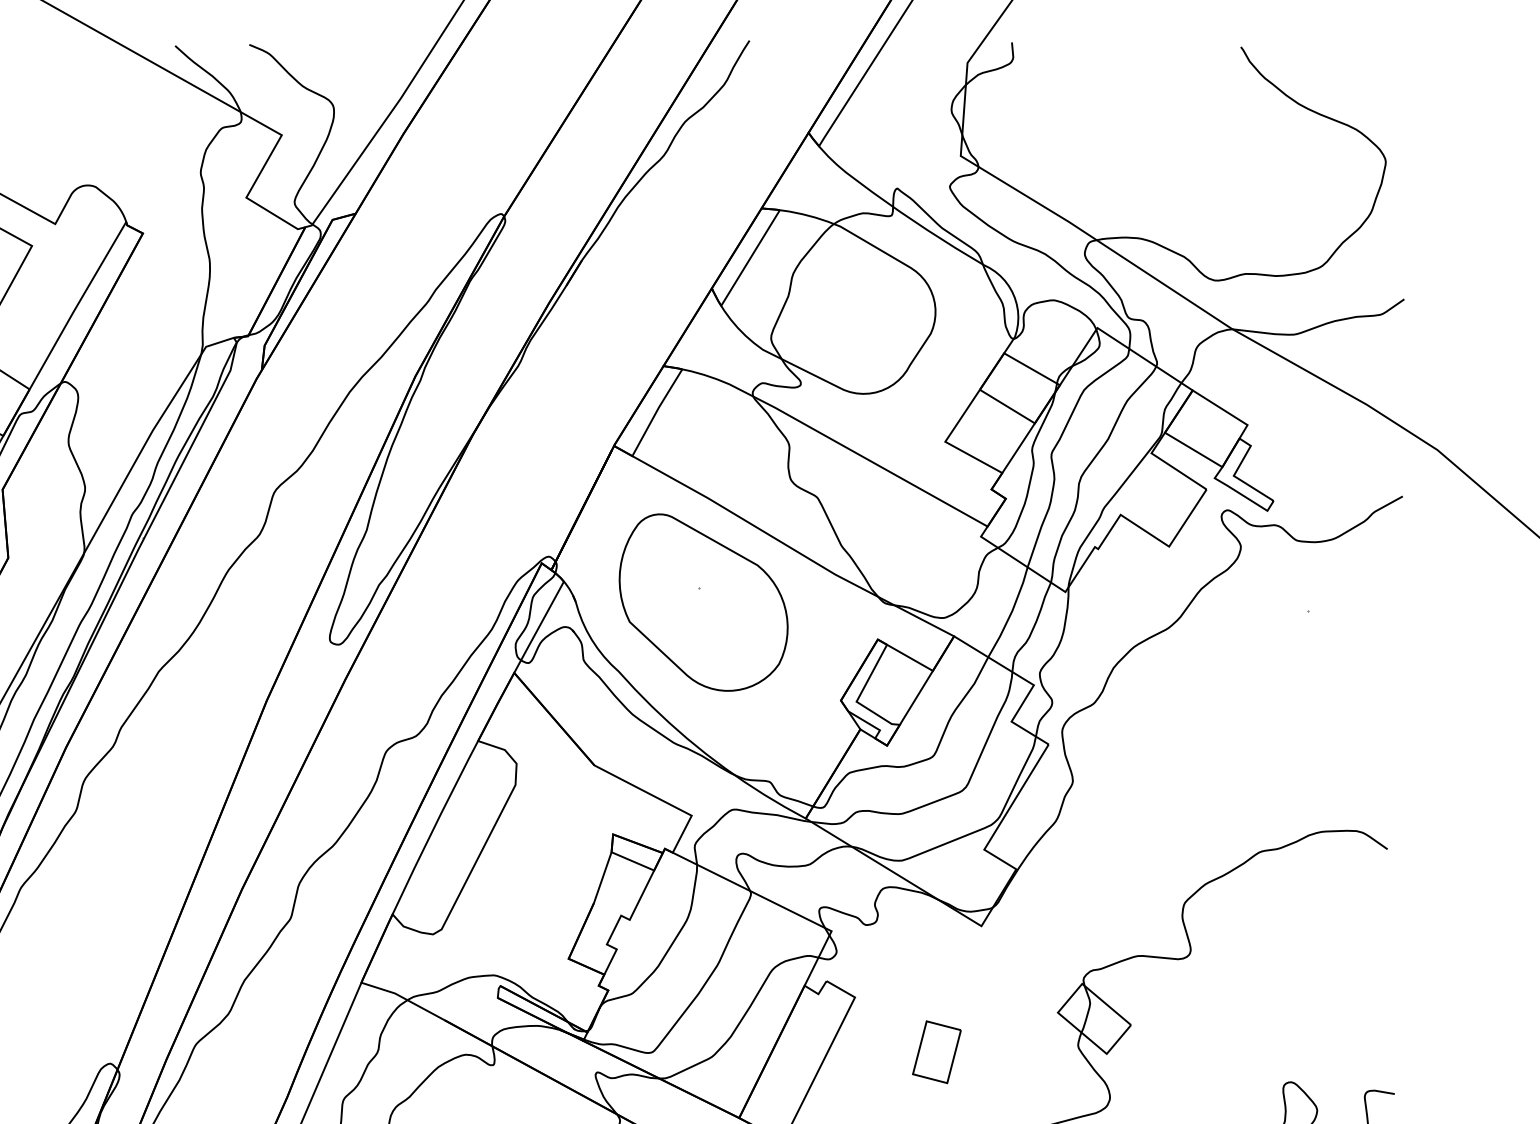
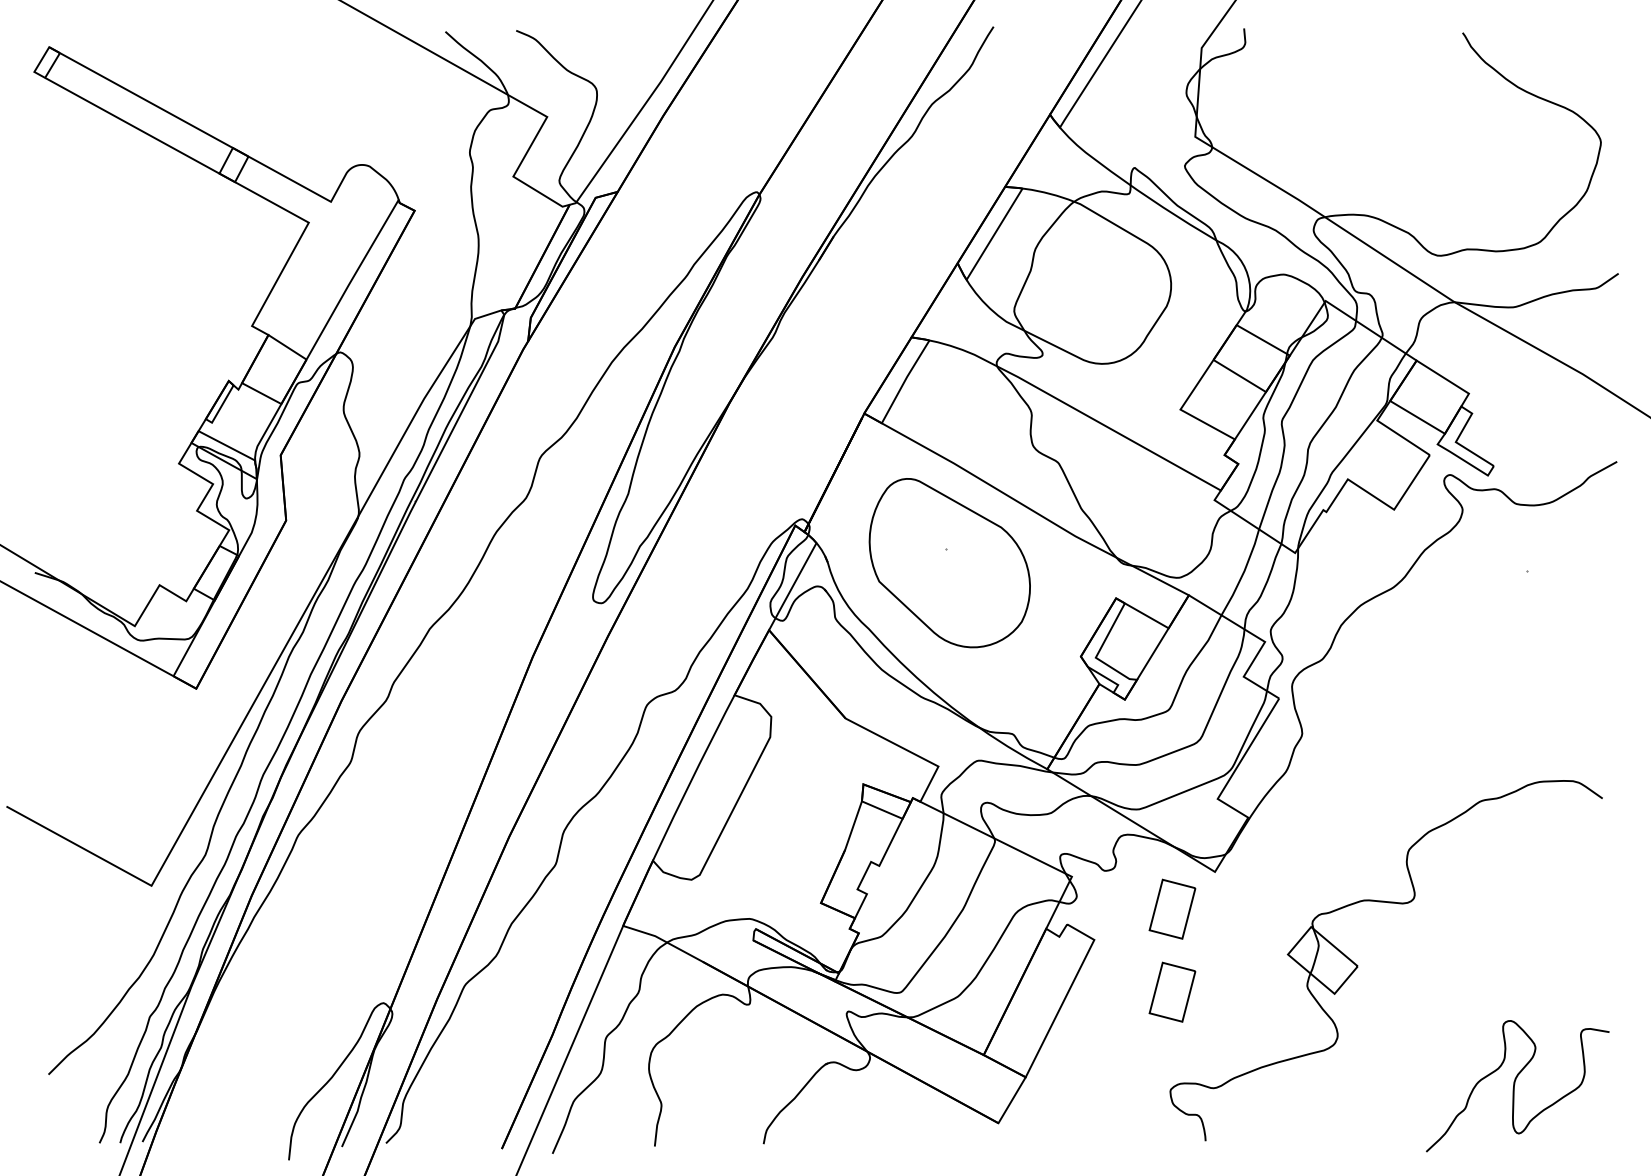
part: (936, 964) -> (1172, 908), added

